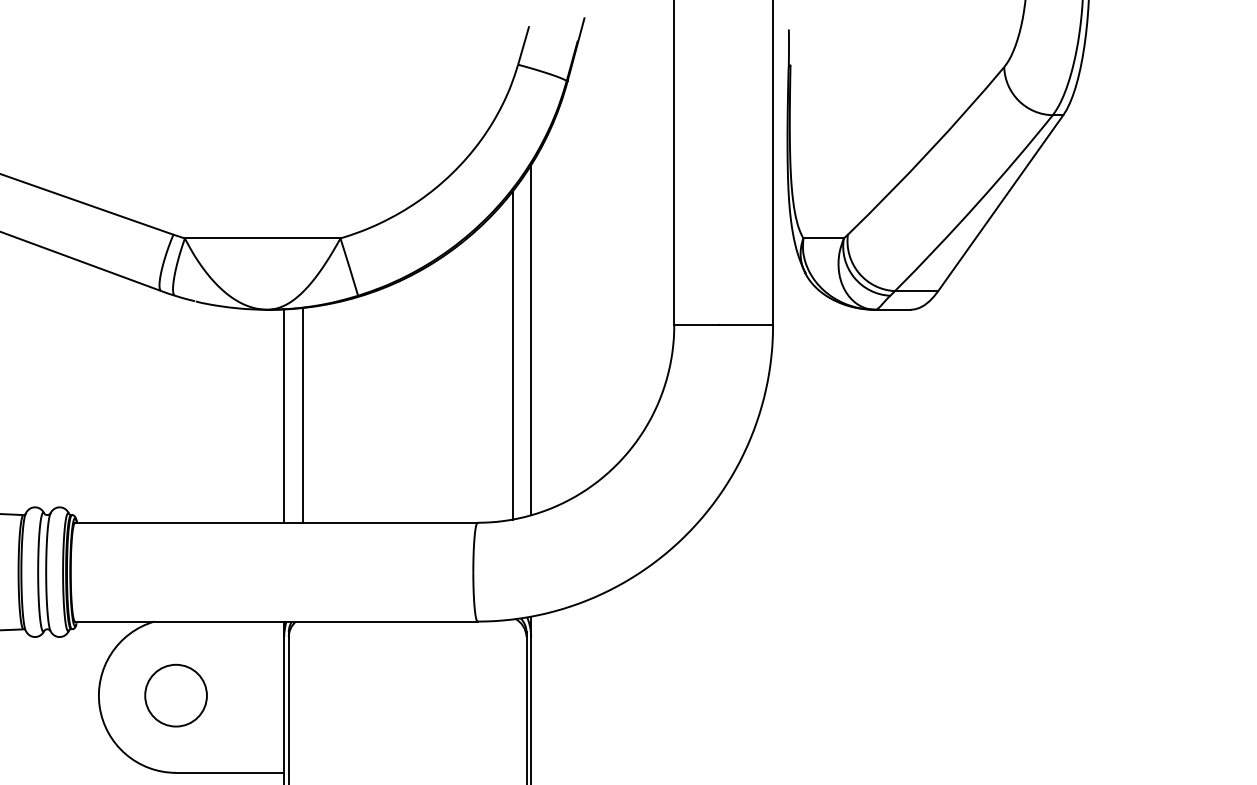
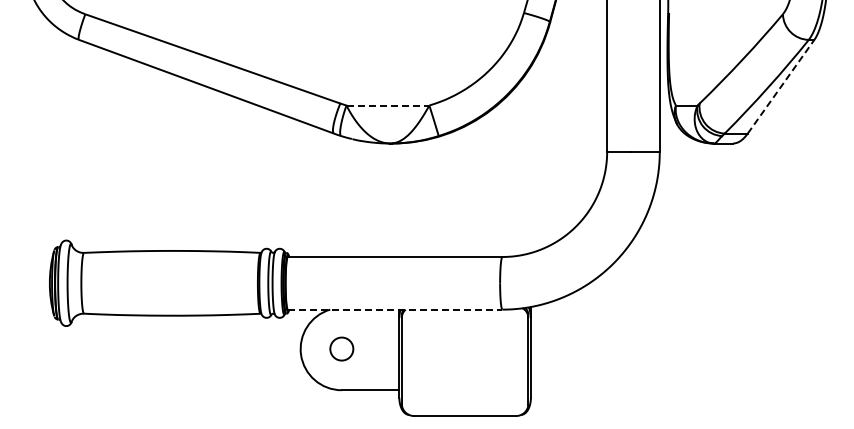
line: (1001, 202) -> (781, 86), solid -> dashed
line: (263, 238) -> (388, 105), solid -> dashed
line: (530, 339) -> (530, 159), removed
line: (513, 354) -> (521, 167), removed
line: (303, 414) -> (409, 199), removed
line: (284, 416) -> (399, 200), removed
line: (276, 621) -> (395, 309), solid -> dashed
circle: (175, 694) -> (341, 348), size x0.7

